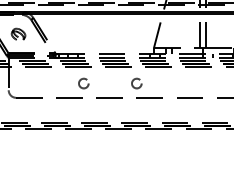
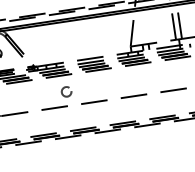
circle: (136, 83) -> (118, 84), removed

